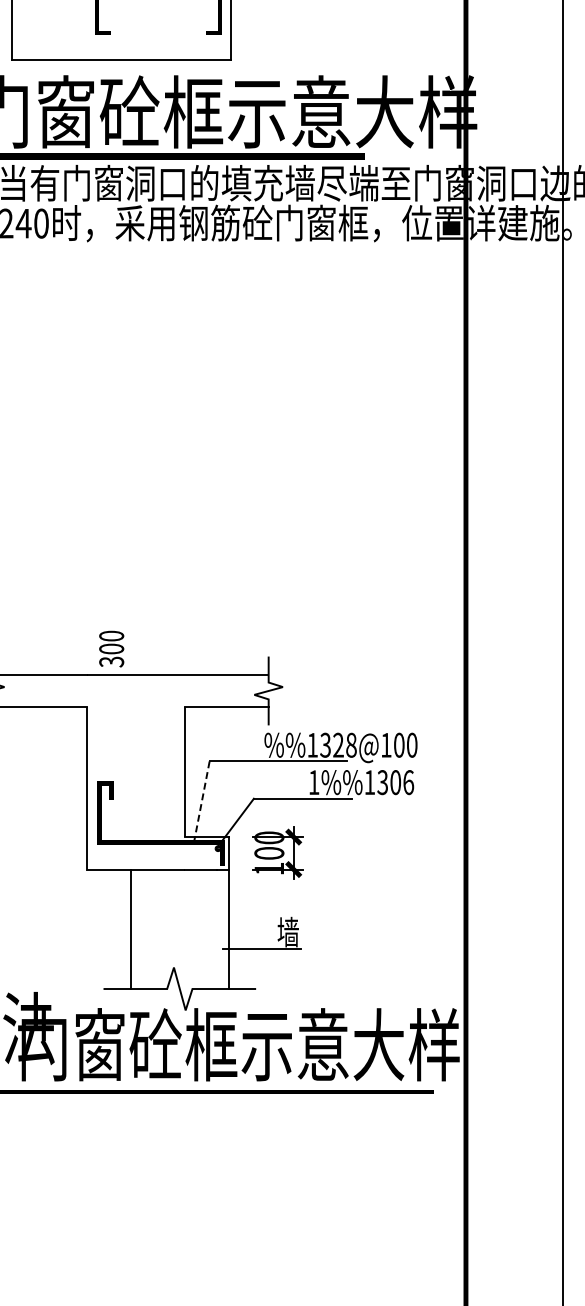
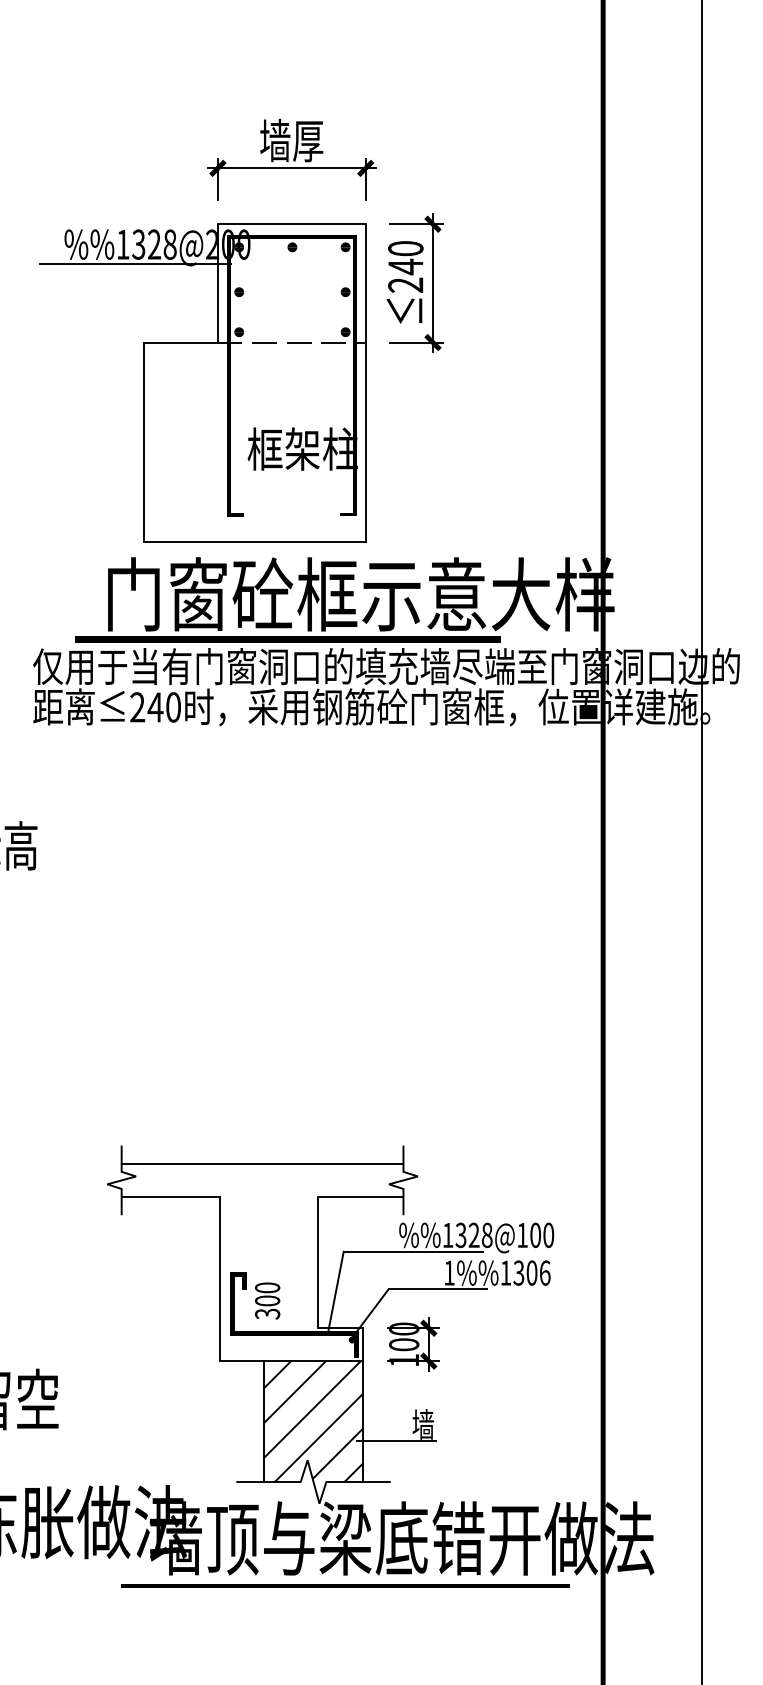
text: (111, 648) -> (267, 1300), moved
line: (201, 801) -> (335, 1292), dashed -> solid
hatch: (179, 929) -> (313, 1421), added
text: (267, 1044) -> (402, 1538), 门窗砼框示意大样 -> 墙顶与梁底错开做法

